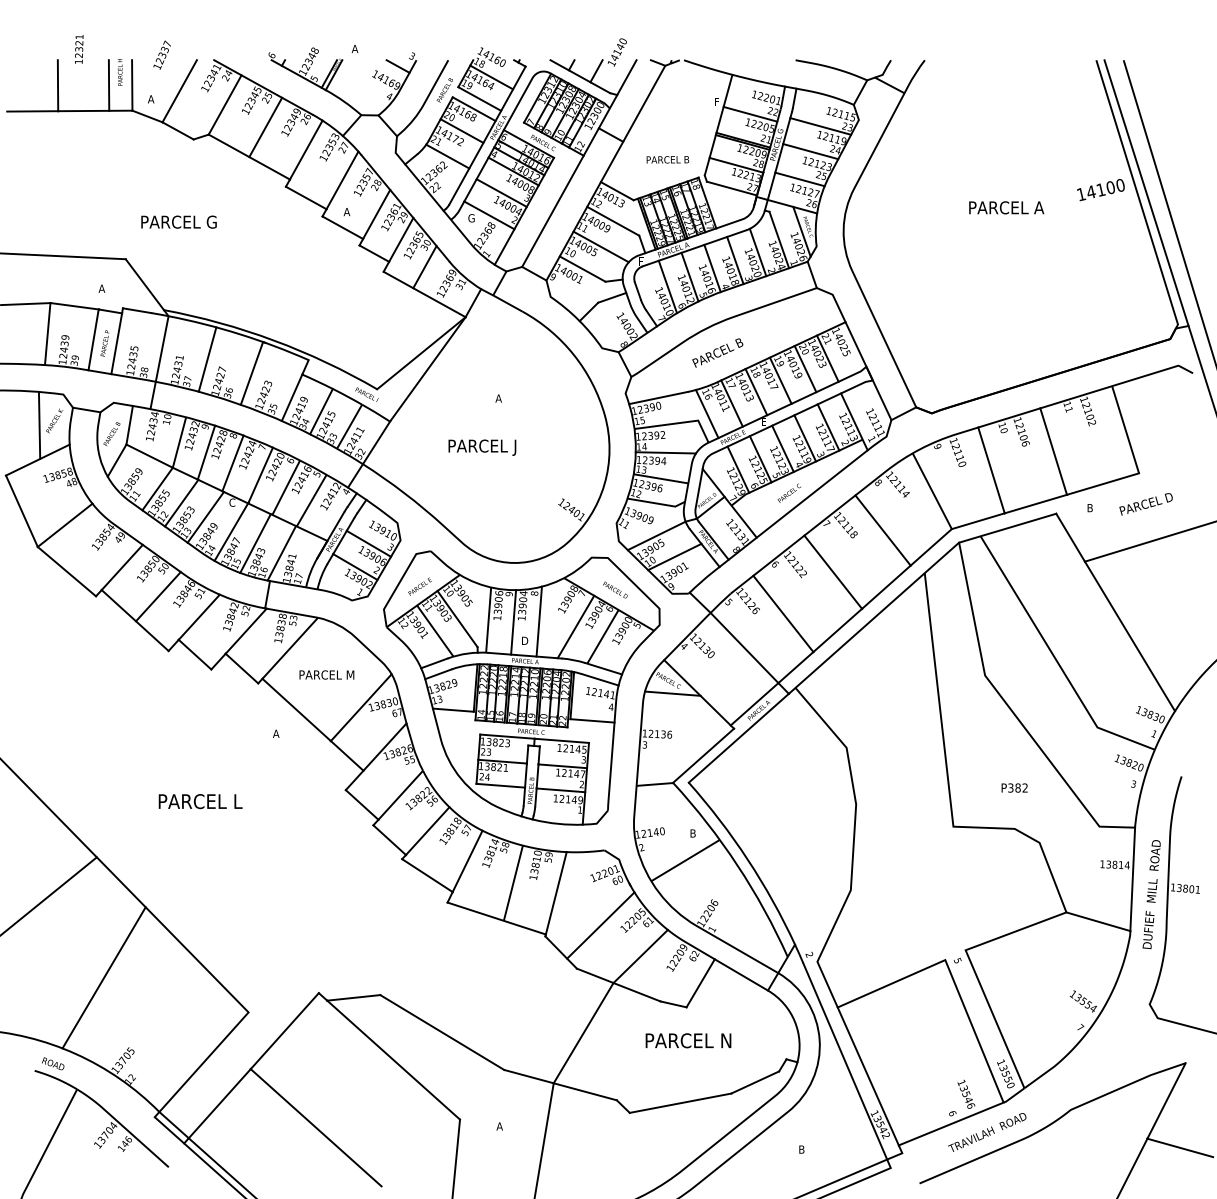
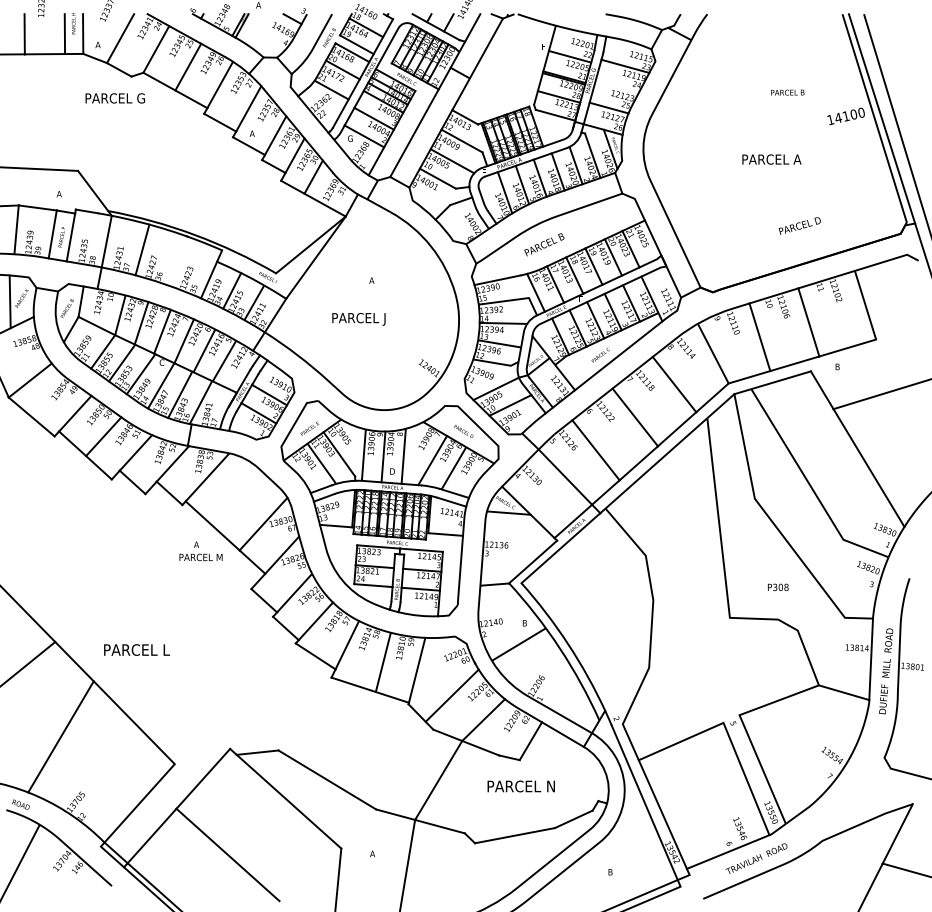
line: (810, 151) -> (617, 86), removed
text: (667, 159) -> (787, 92), moved
text: (1006, 207) -> (771, 159), moved
text: (178, 221) -> (114, 97), moved
line: (251, 373) -> (177, 260), removed
text: (1145, 504) -> (799, 226), moved
text: (326, 674) -> (200, 557), moved
text: (1021, 787) -> (783, 586), P382 -> P308
text: (200, 801) -> (136, 650), moved

